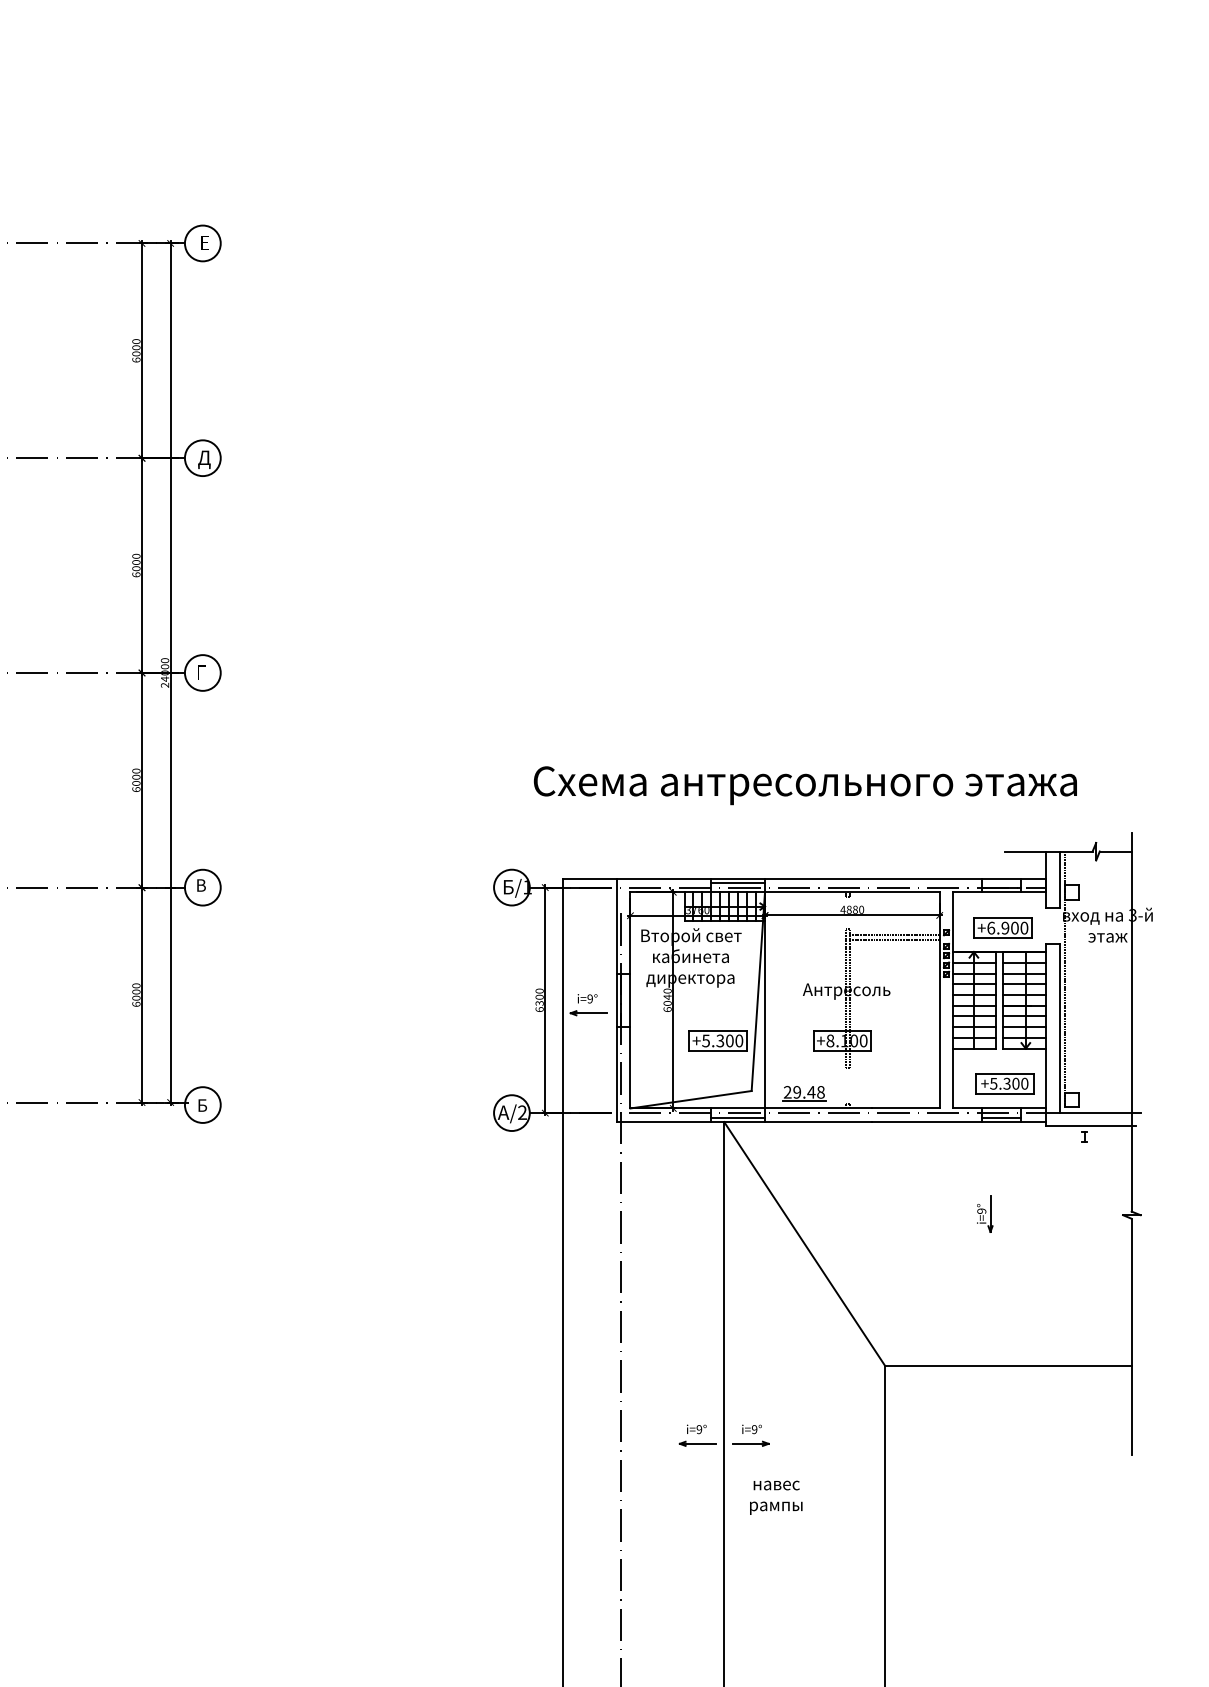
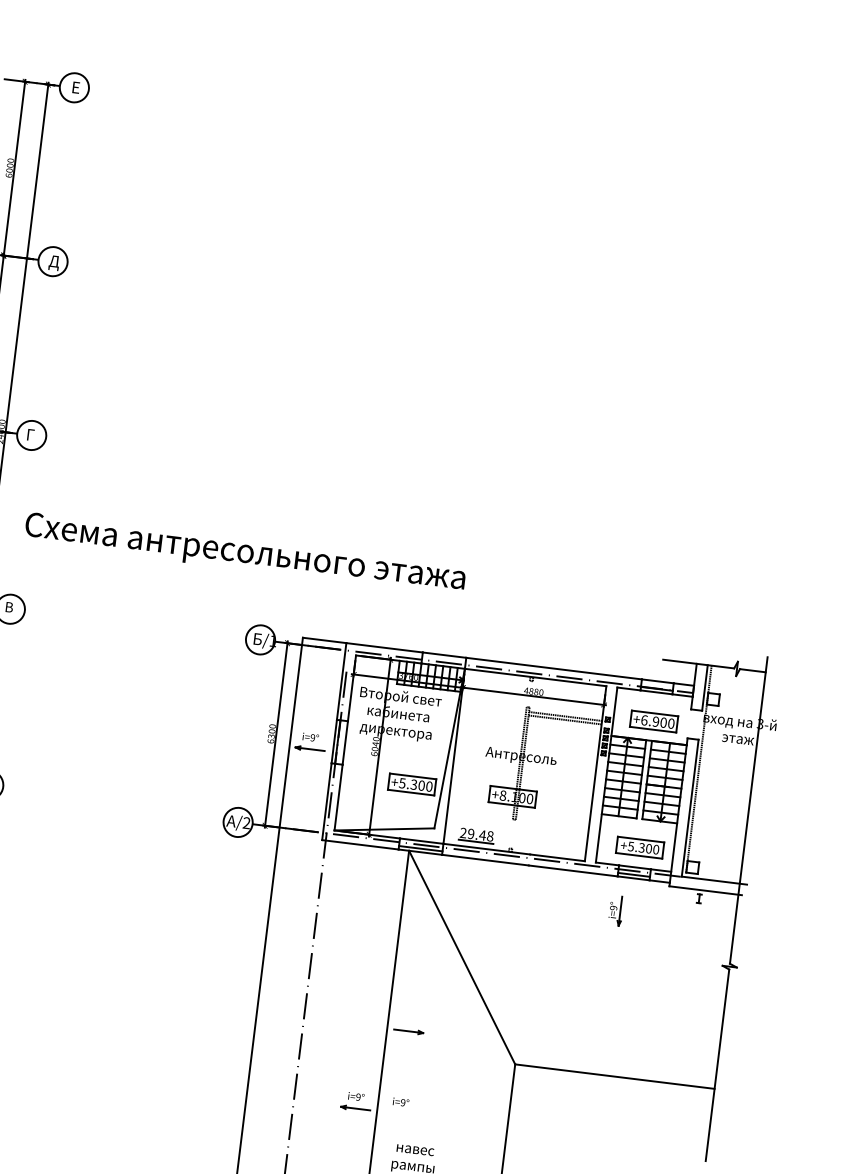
text: (804, 785) -> (244, 554), moved
line: (738, 882) -> (444, 658), removed
part: (985, 1213) -> (616, 910), moved
part: (750, 1443) -> (408, 1031), moved

